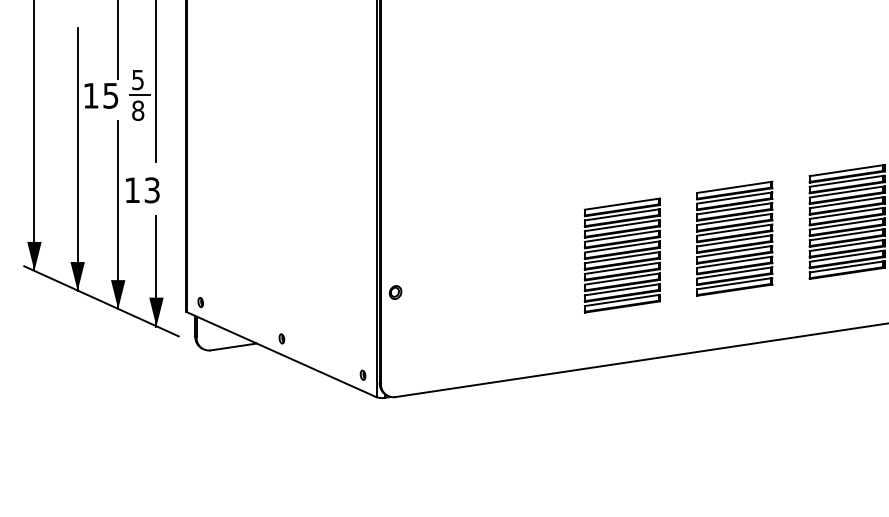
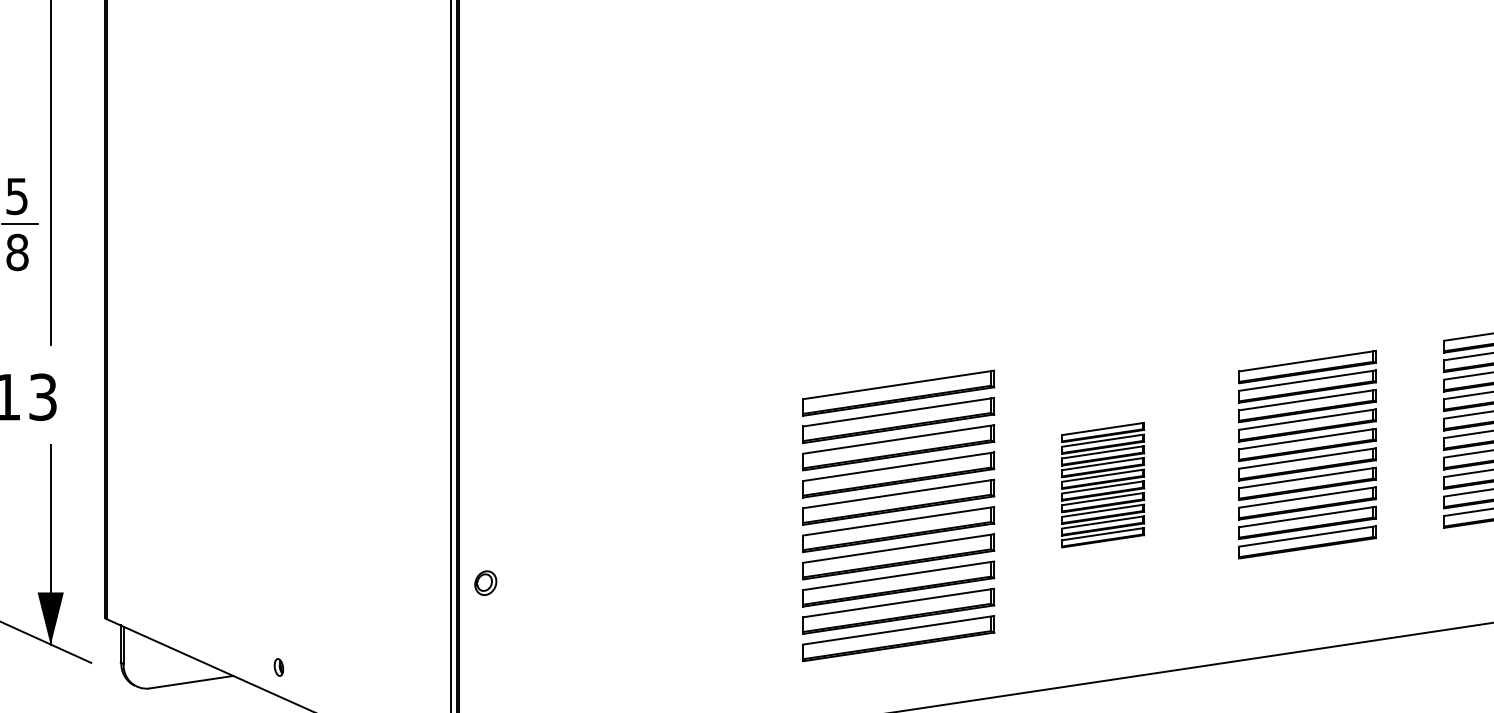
part: (734, 238) -> (1102, 484), size x0.6
part: (621, 255) -> (896, 515), size x1.4
part: (200, 302) -> (130, 601), removed

